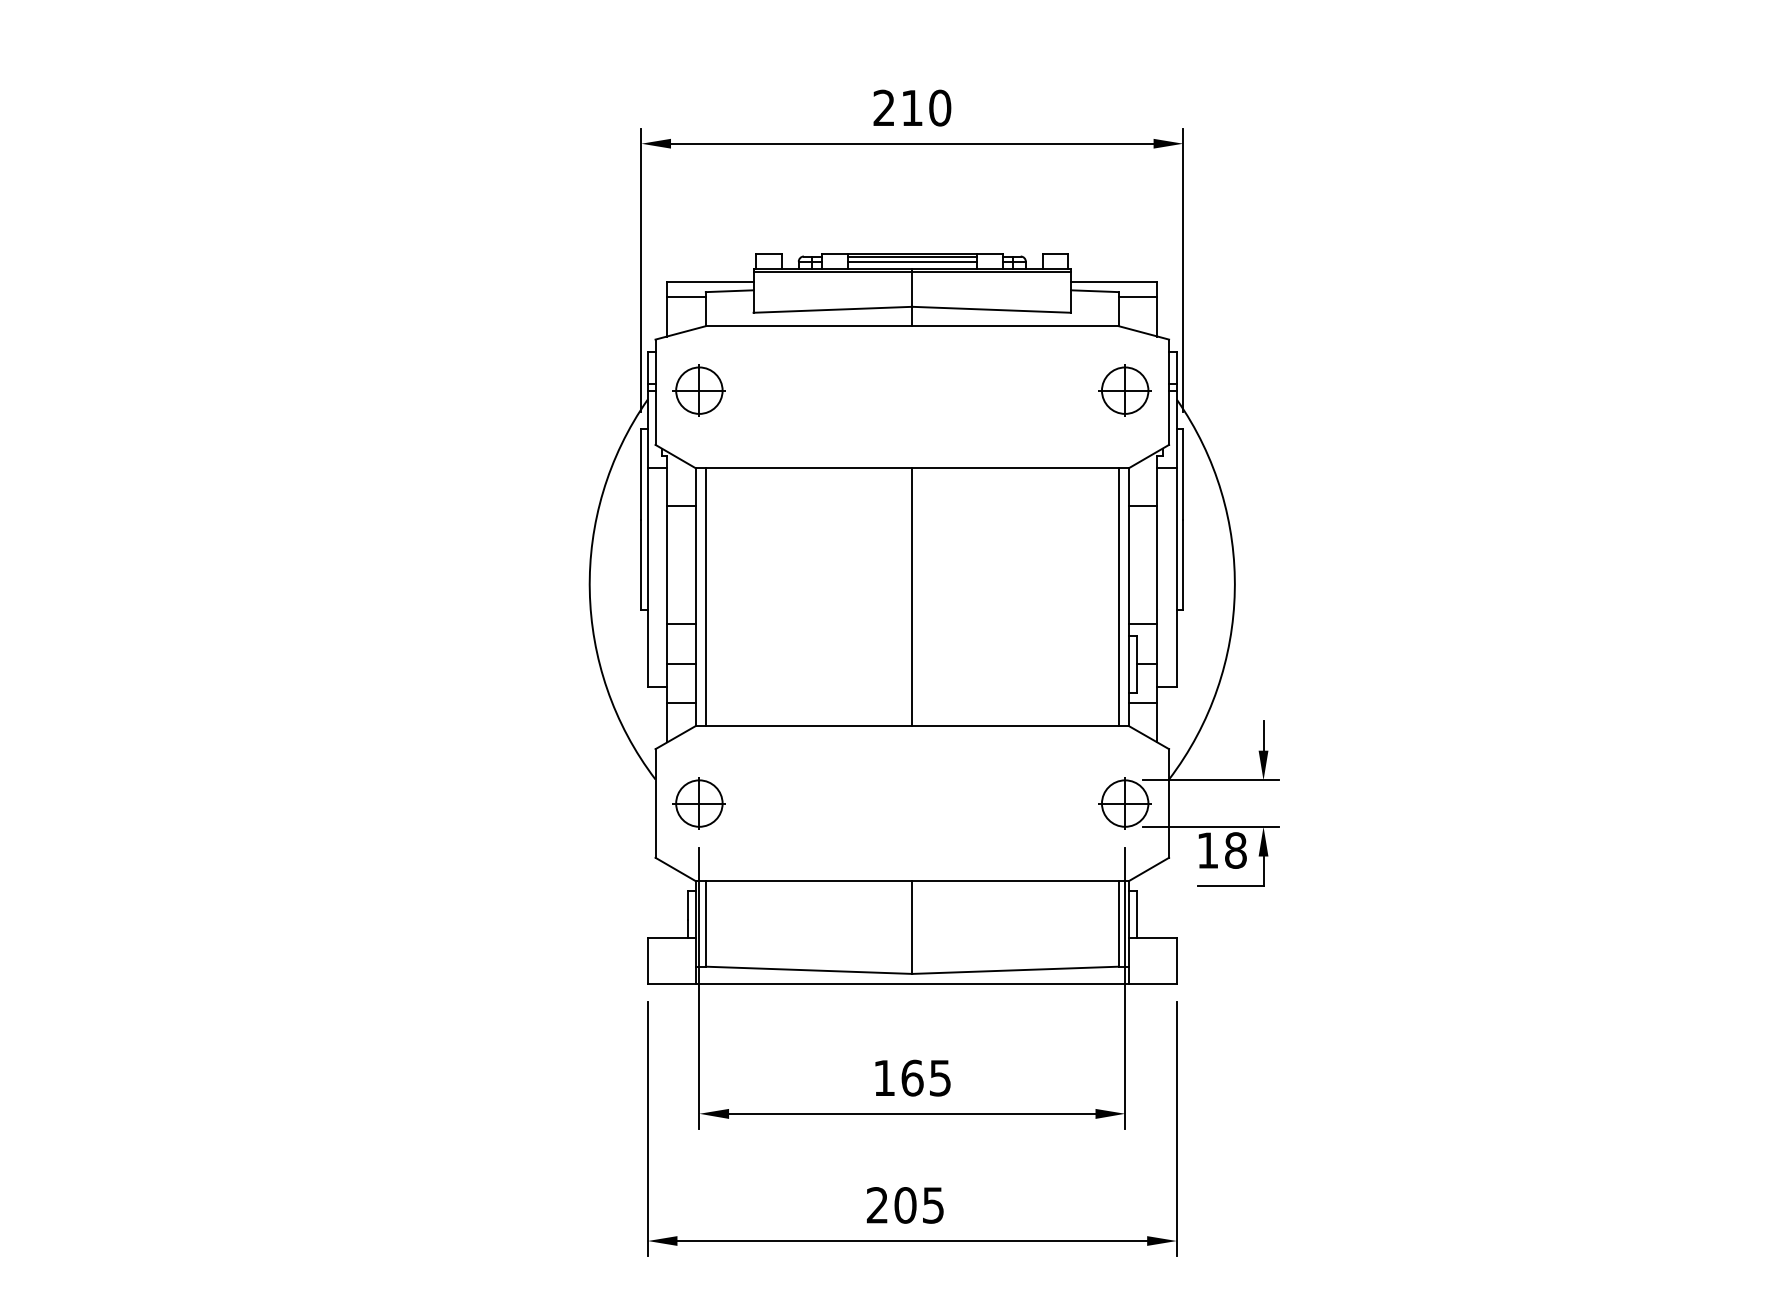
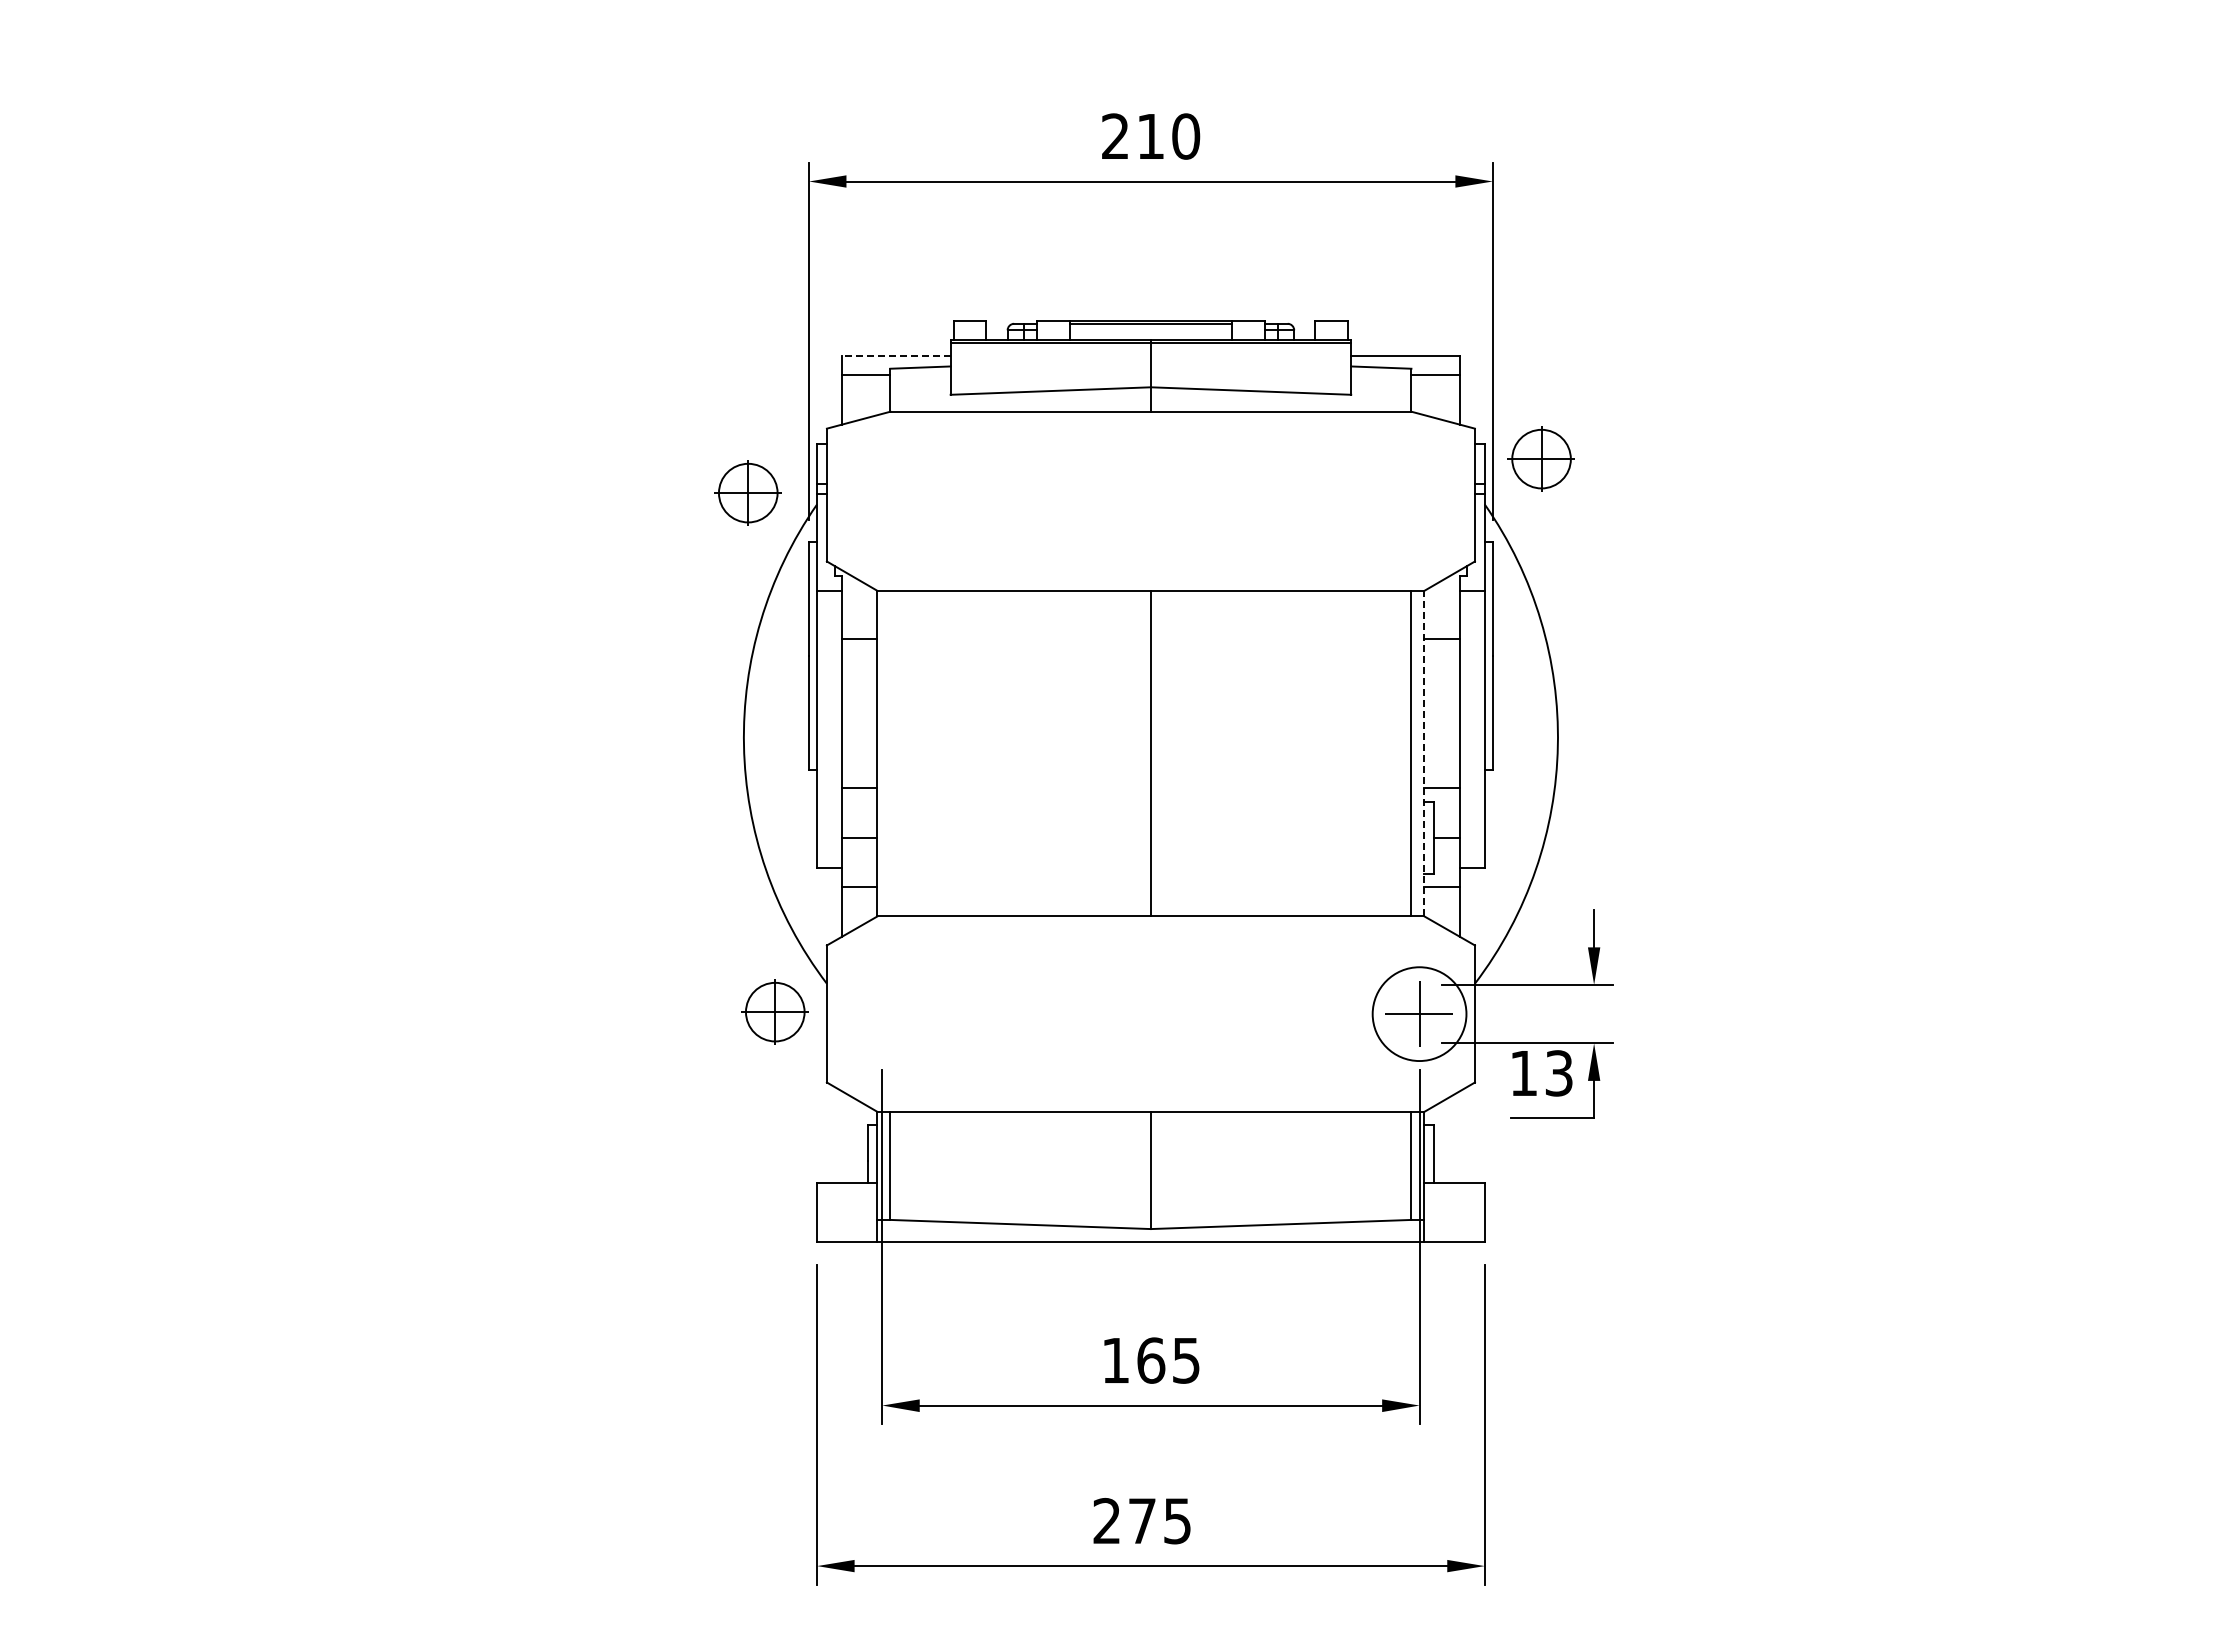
line: (911, 261) -> (1150, 330), removed
line: (710, 282) -> (896, 356), solid -> dashed
part: (698, 390) -> (747, 492), moved
part: (1124, 390) -> (1540, 458), moved
line: (705, 597) -> (890, 753), removed
line: (1129, 597) -> (1424, 753), solid -> dashed
part: (698, 803) -> (774, 1011), moved
circle: (1125, 803) -> (1419, 1013), size x1.6
text: (1236, 850) -> (1559, 1073), 18 -> 13
text: (905, 1204) -> (1142, 1520), 205 -> 275

